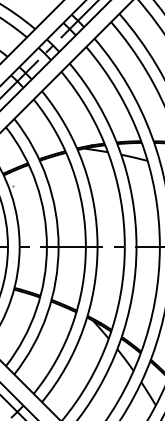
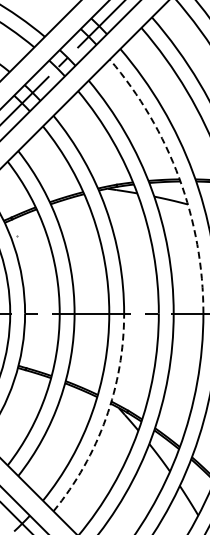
arc: (141, 140) -> (179, 178), solid -> dashed
arc: (82, 329) -> (105, 418), solid -> dashed

